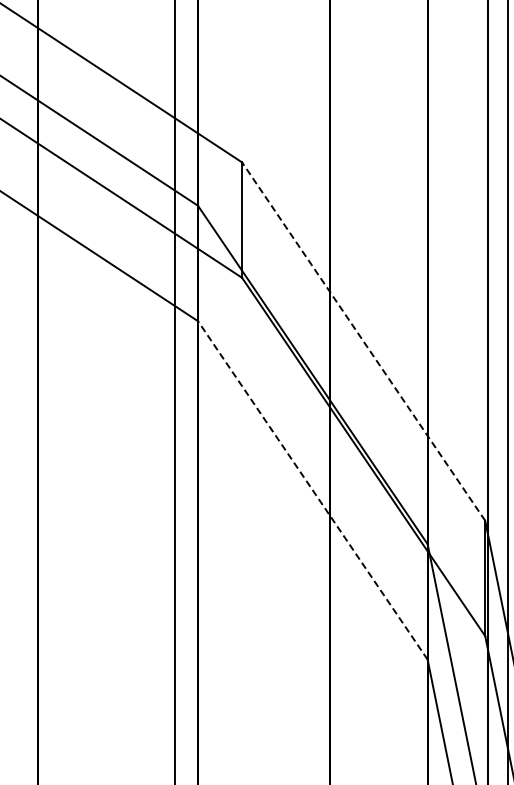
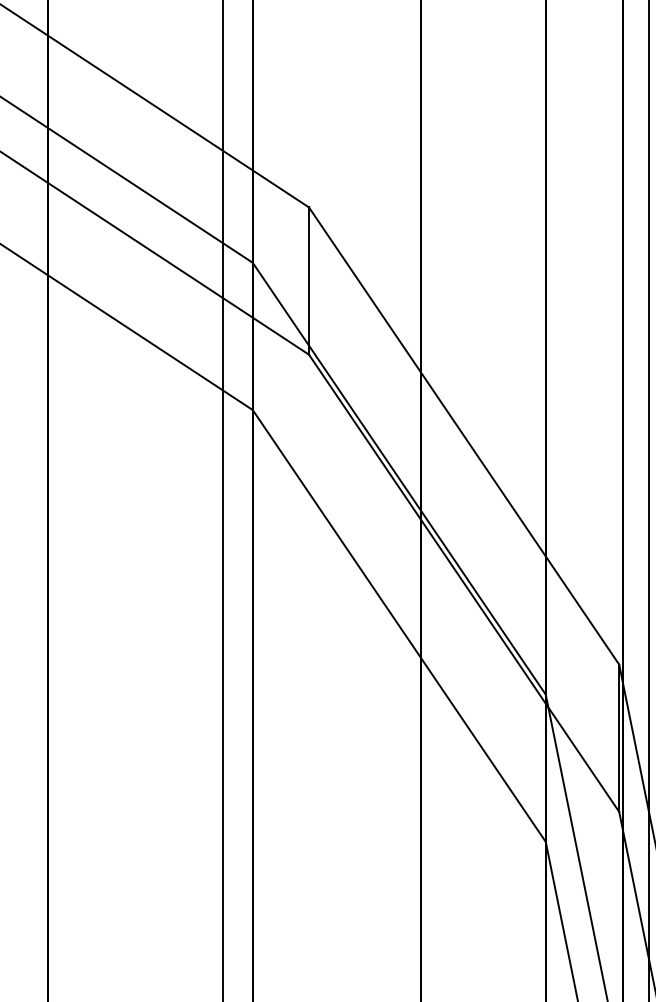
line: (363, 341) -> (463, 435), dashed -> solid
line: (312, 490) -> (398, 626), dashed -> solid

